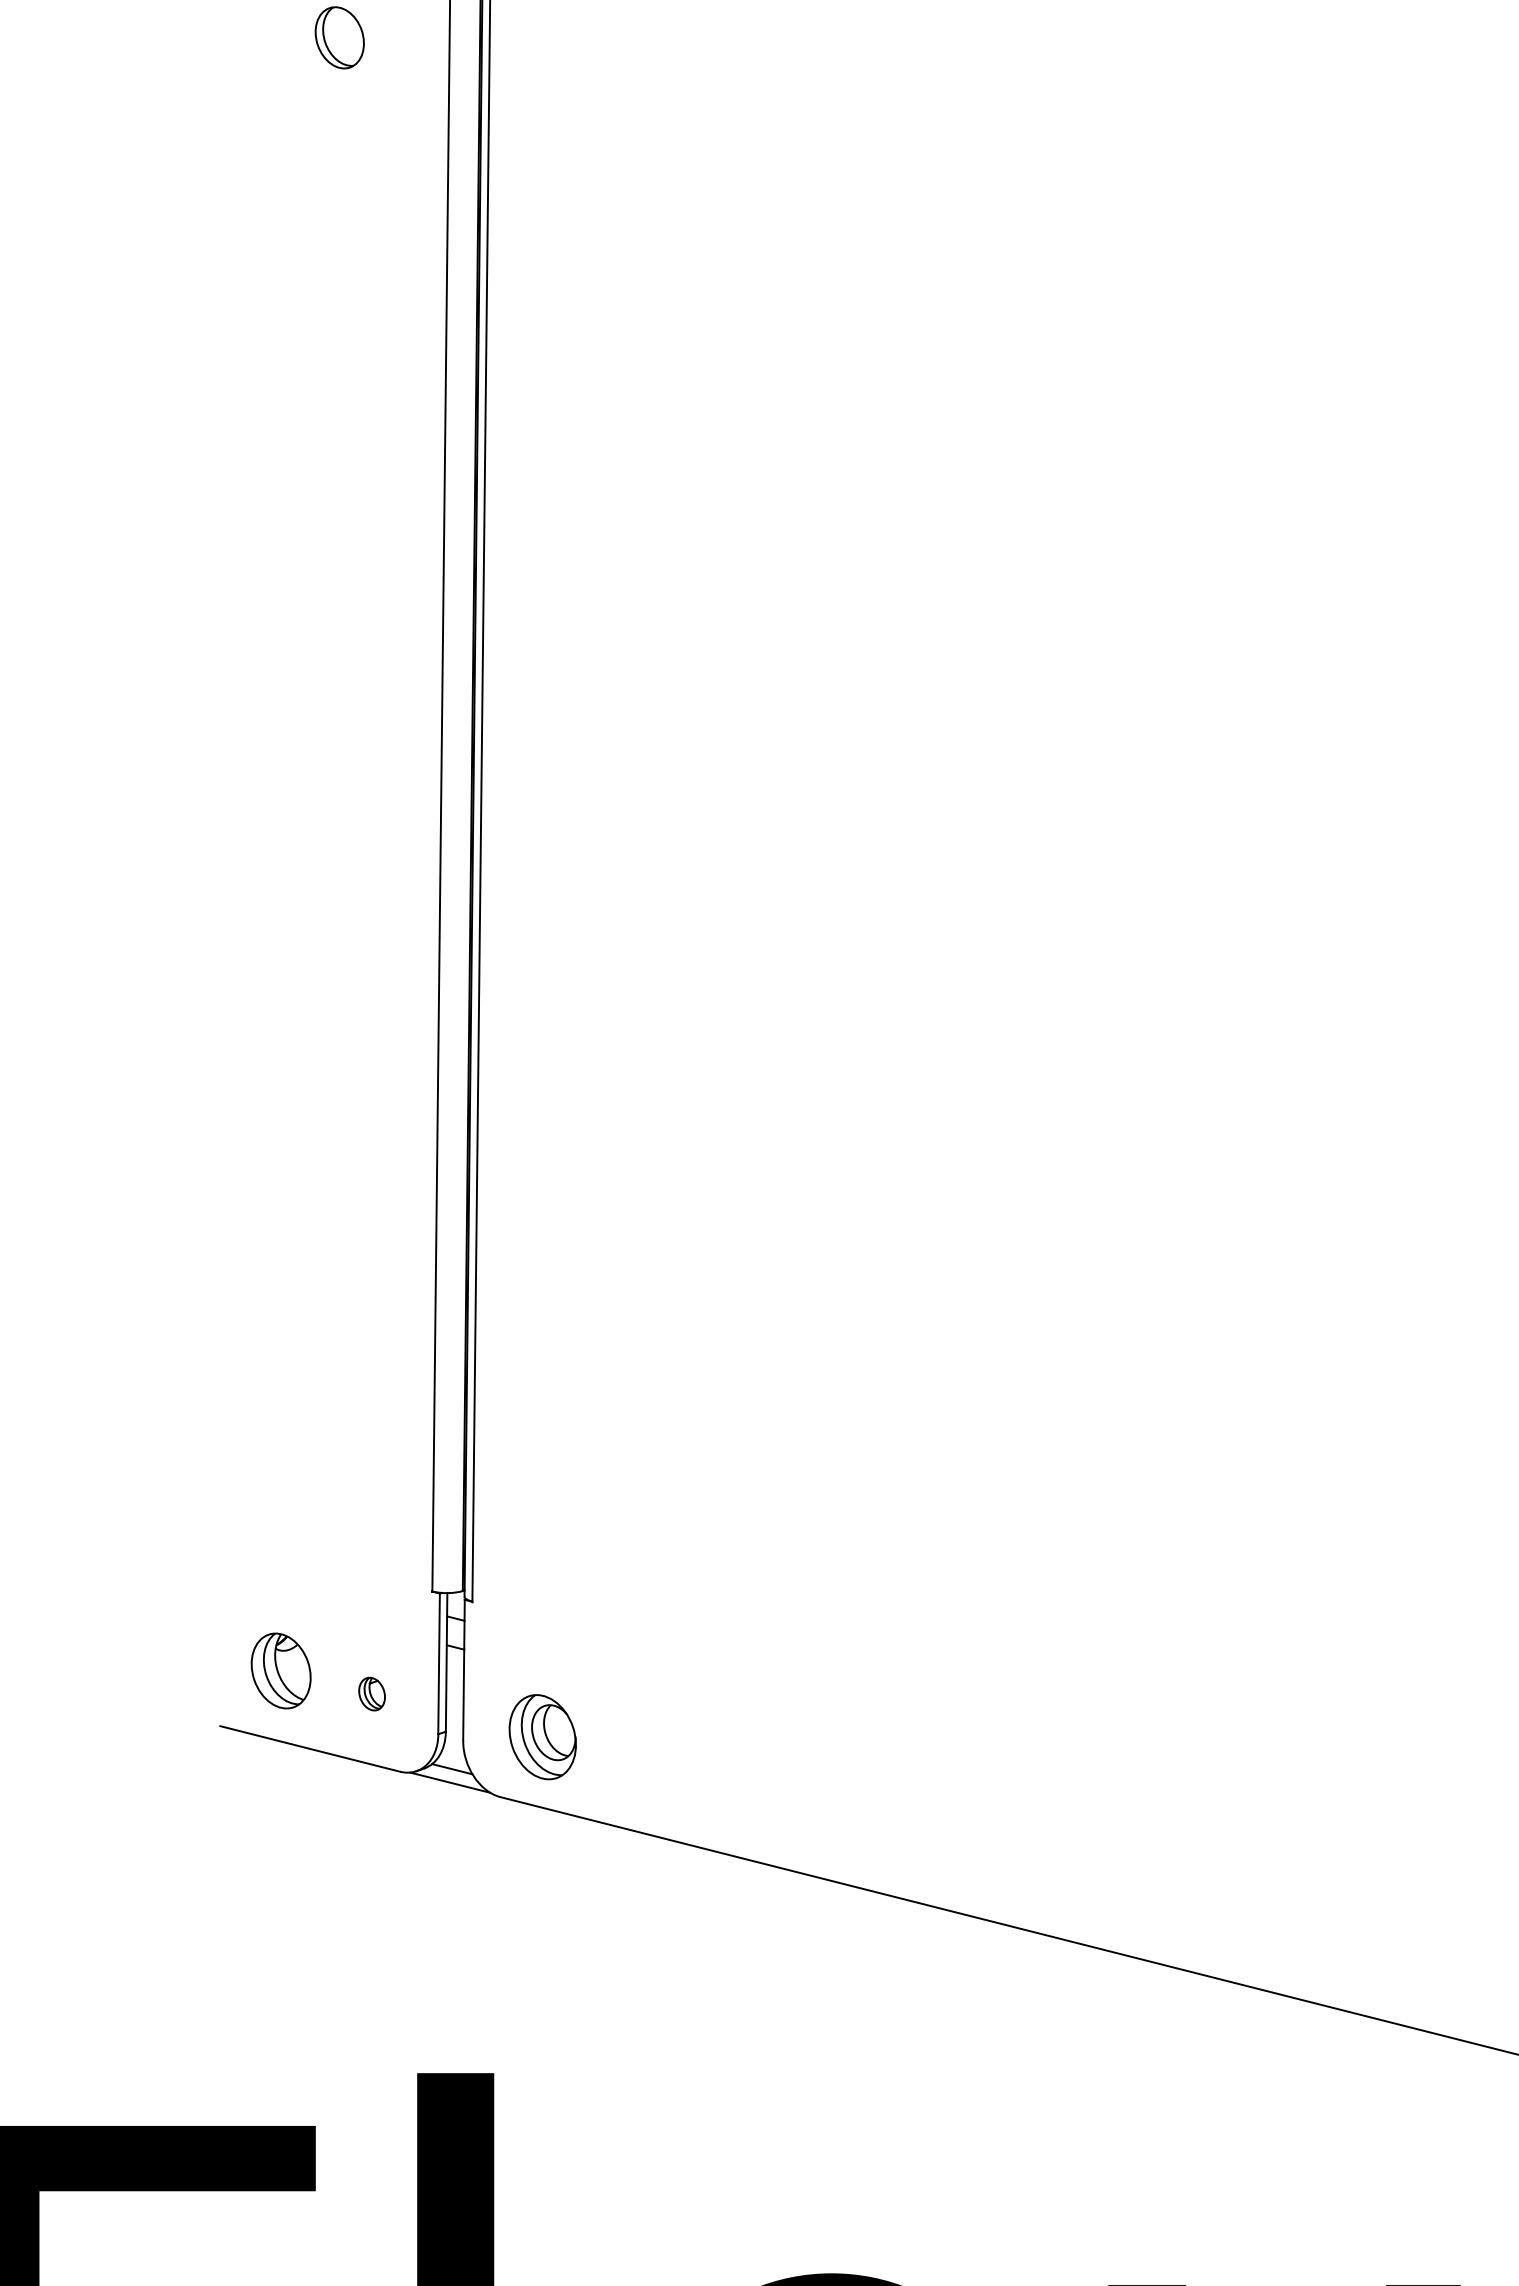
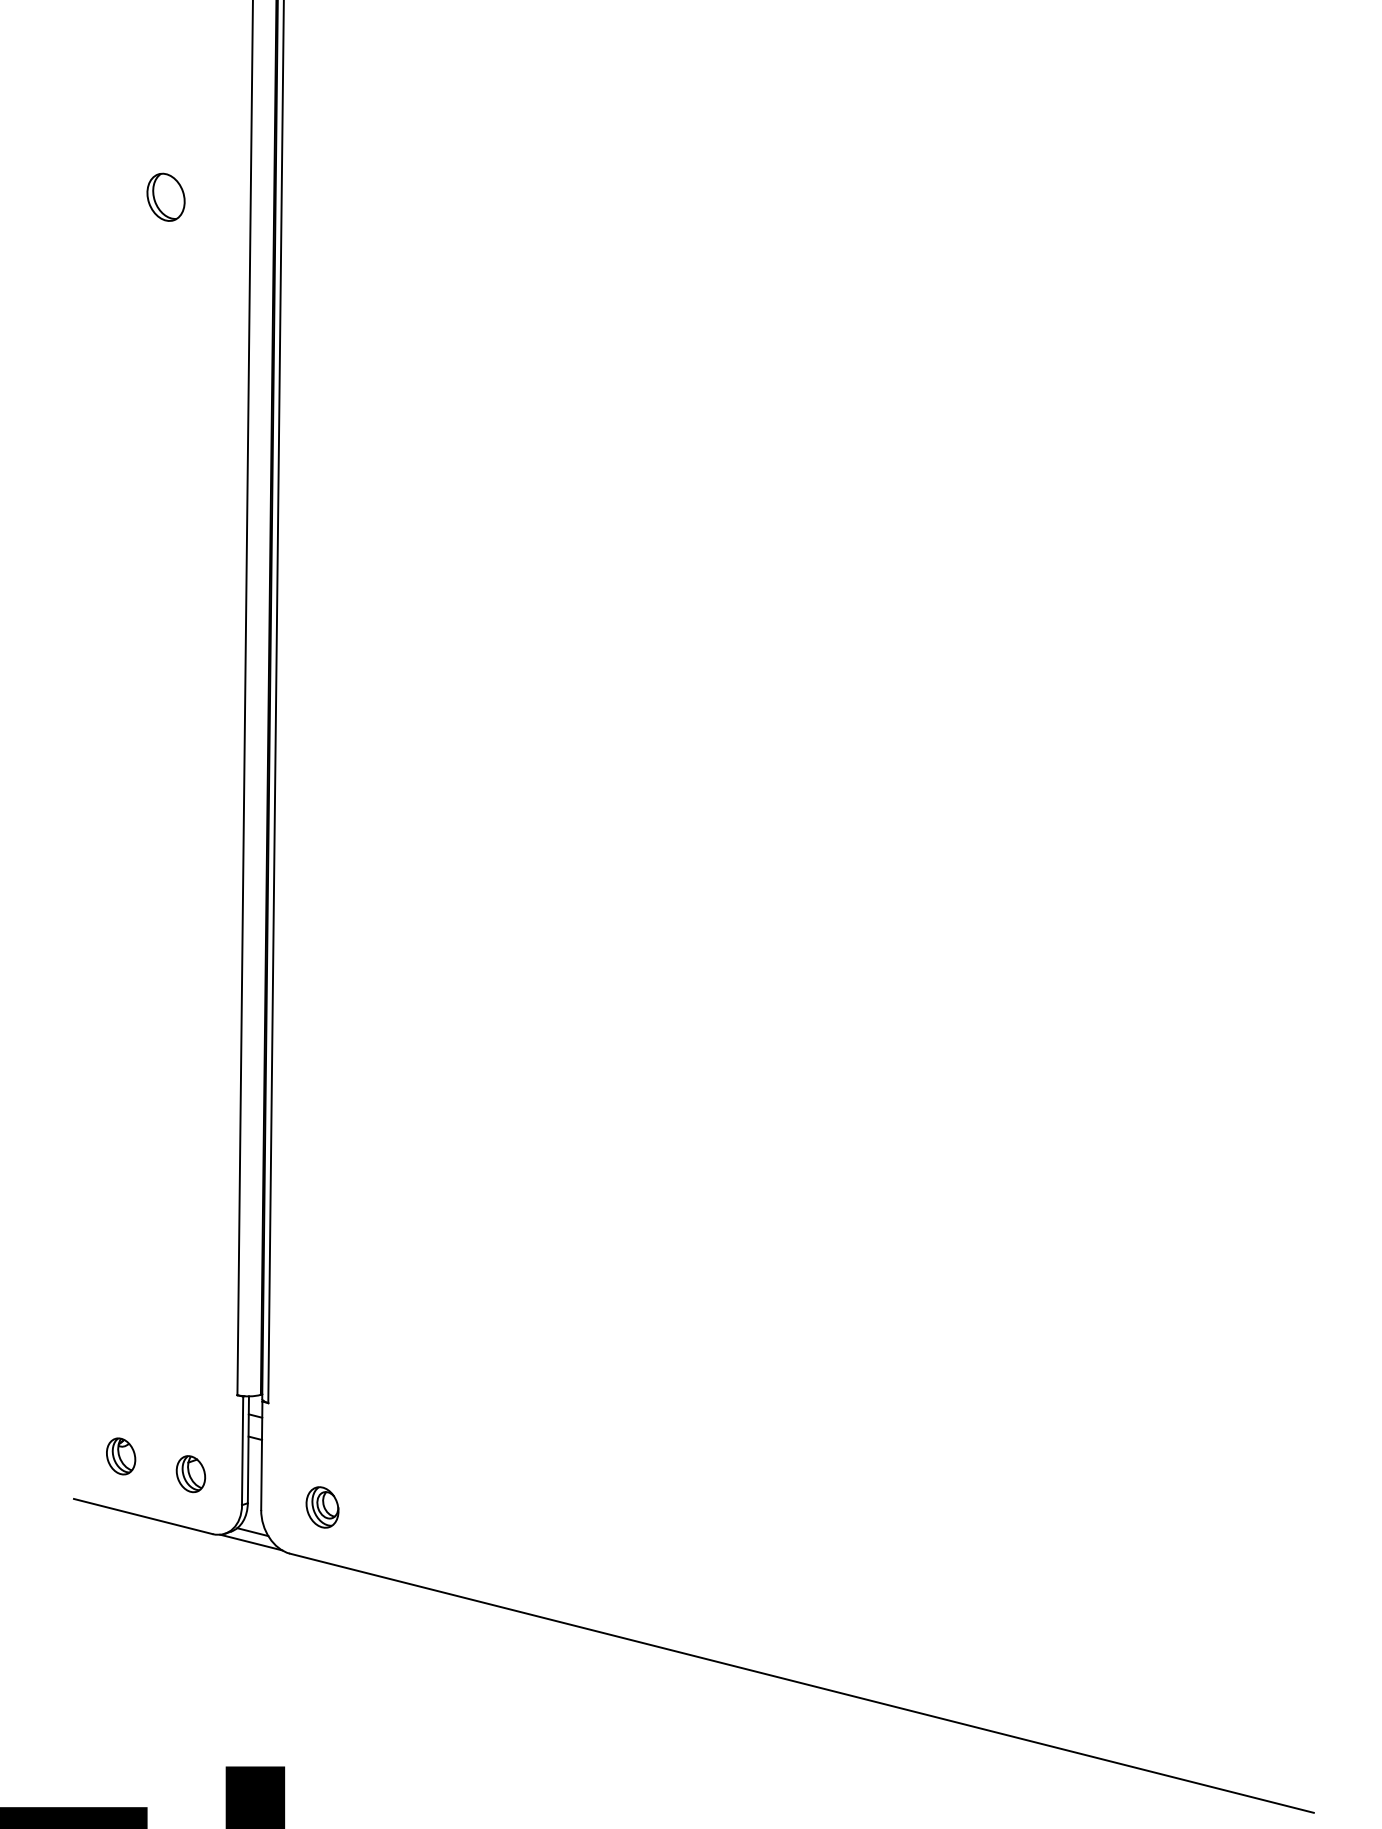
part: (281, 1671) -> (121, 1456), size x0.62
part: (371, 1694) -> (190, 1474), size x1.43
part: (542, 1737) -> (322, 1507), size x0.62

